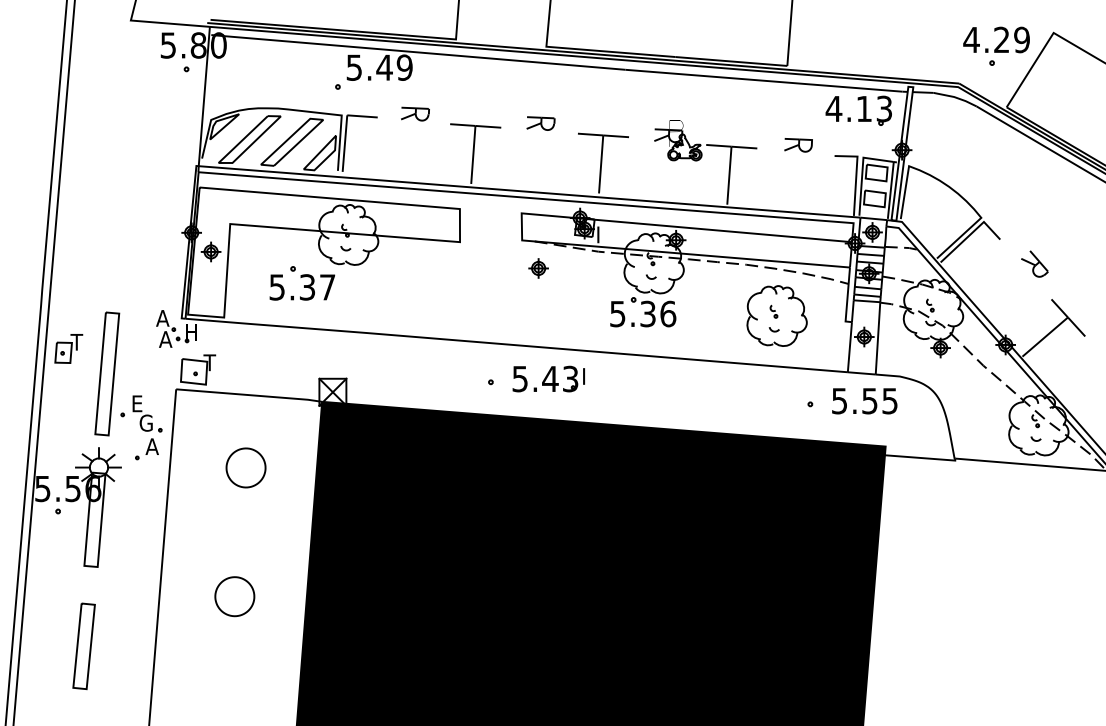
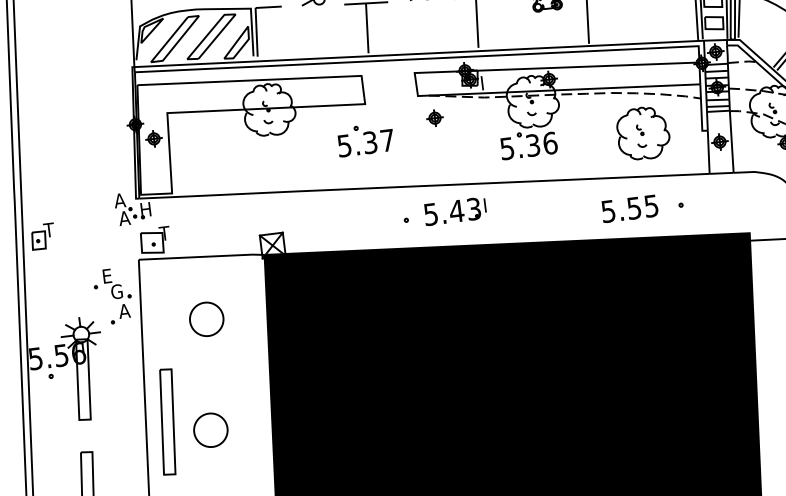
part: (302, 283) -> (365, 139), moved
part: (107, 373) -> (167, 421), moved
text: (864, 401) -> (629, 209), moved

